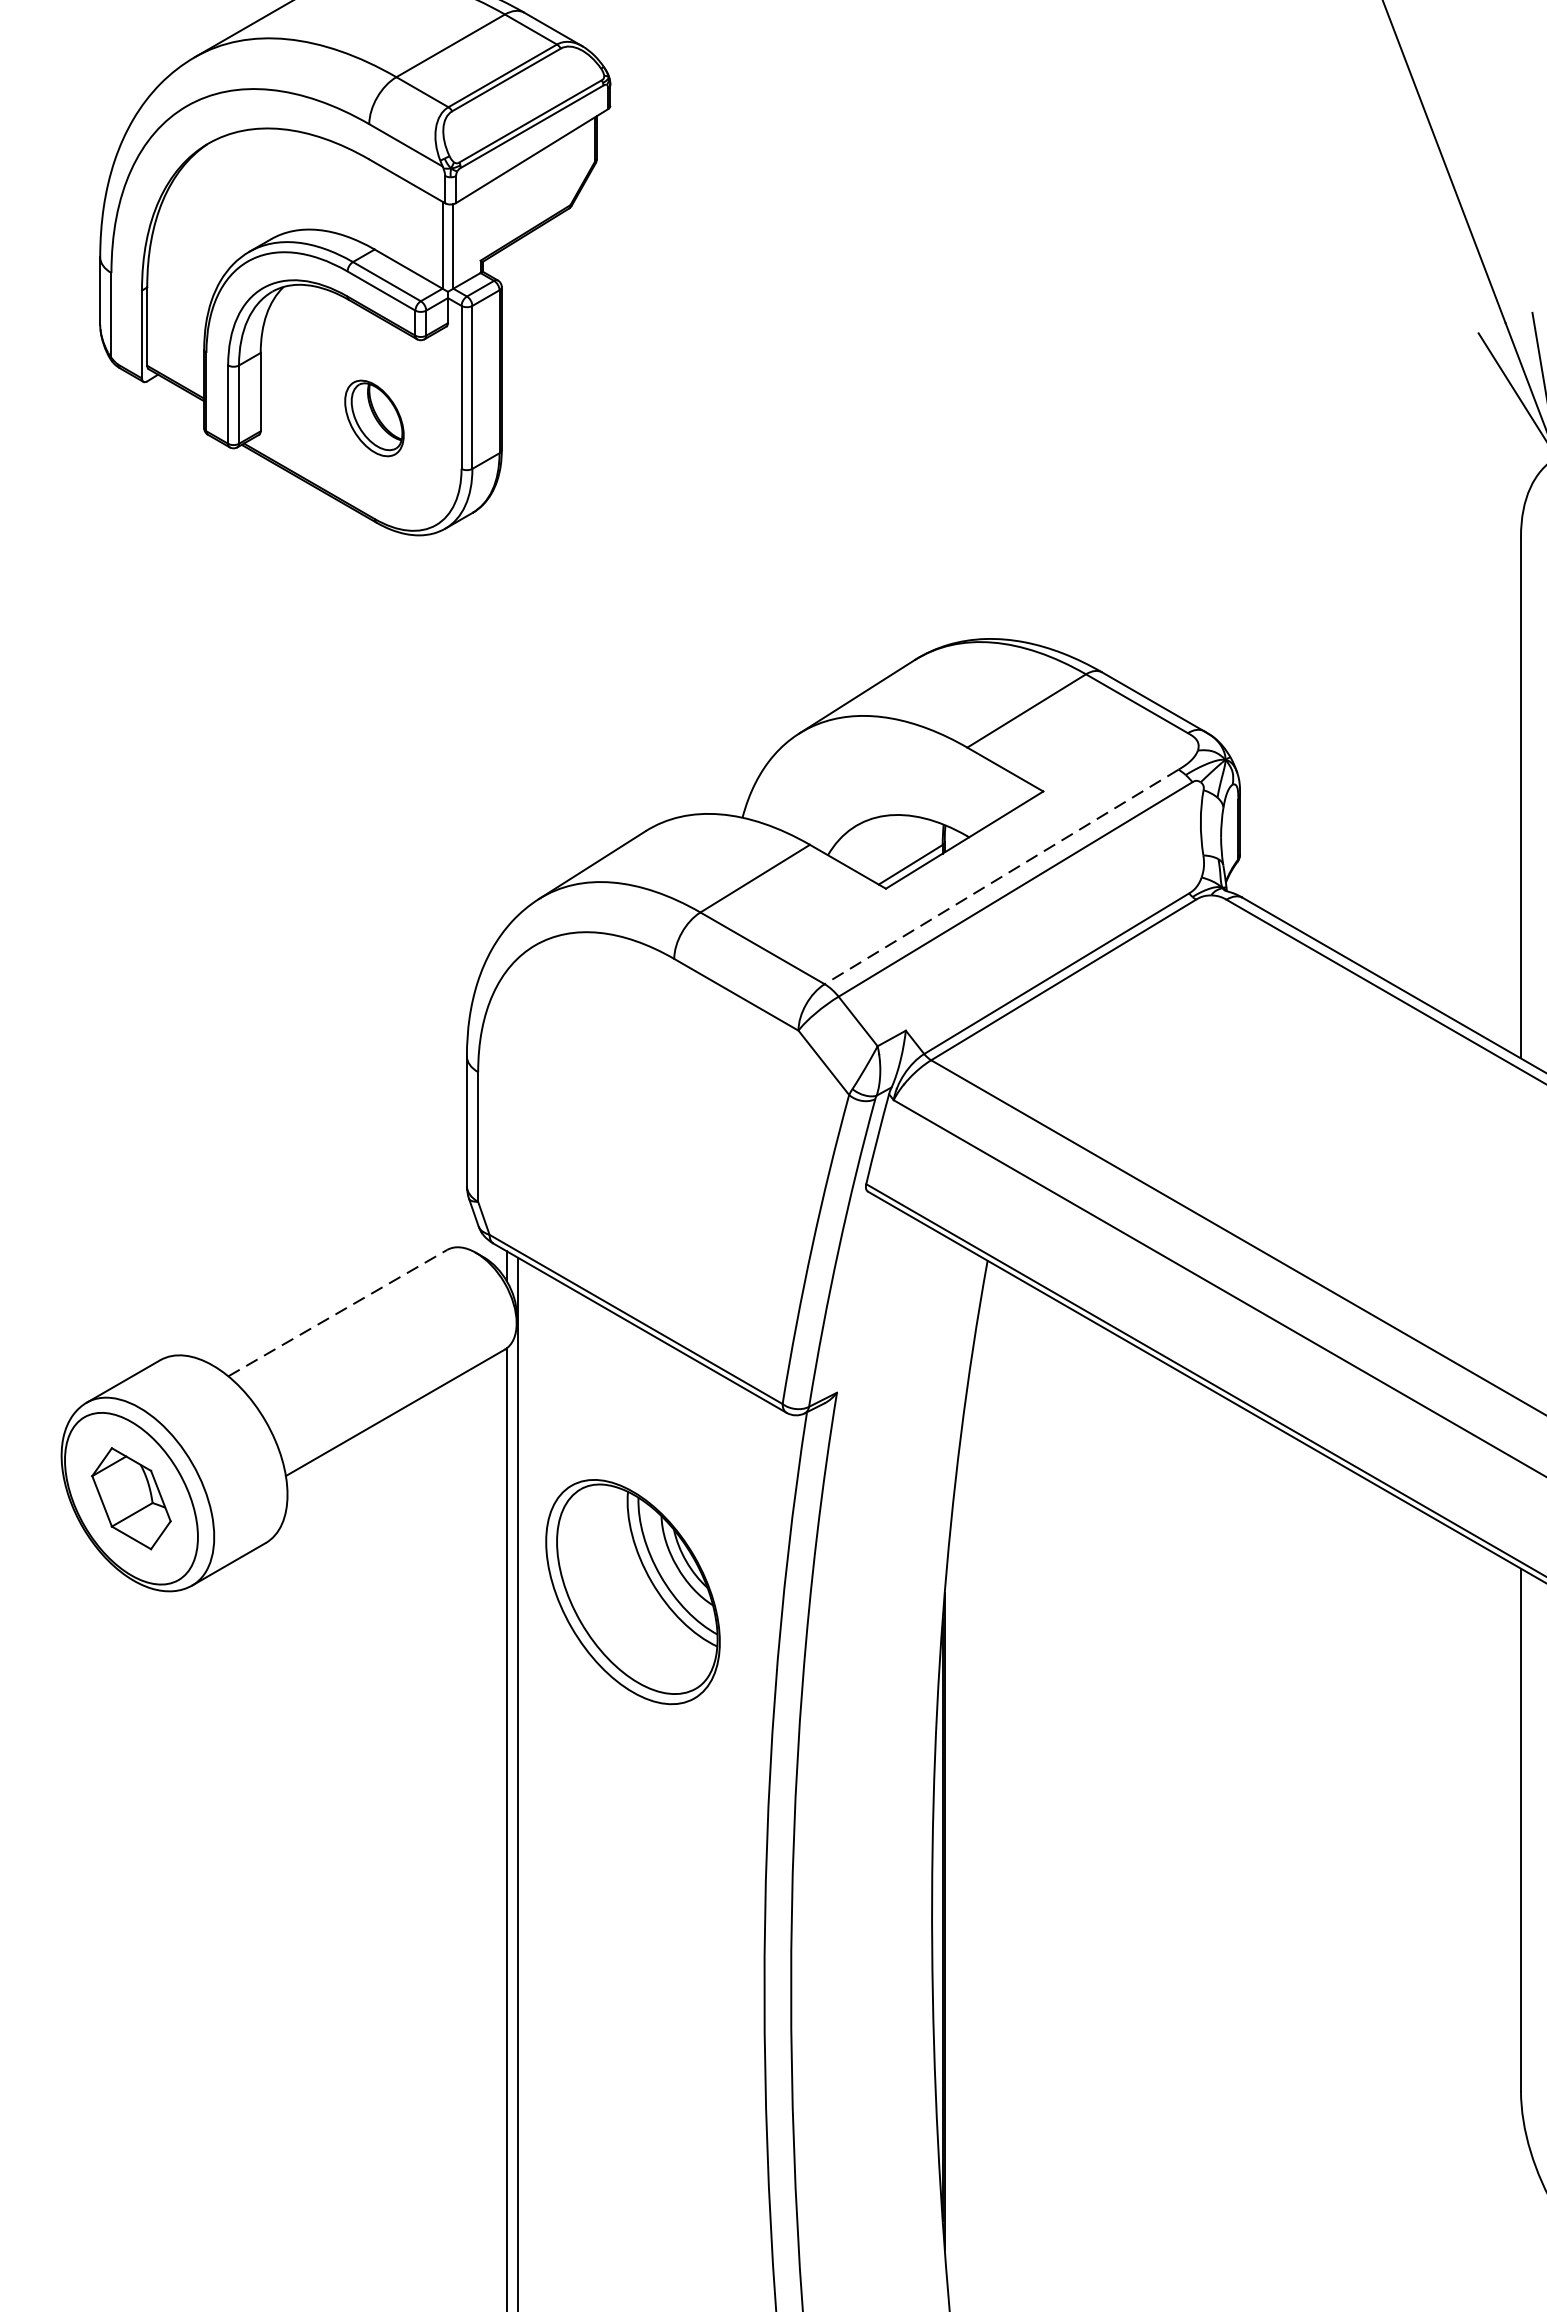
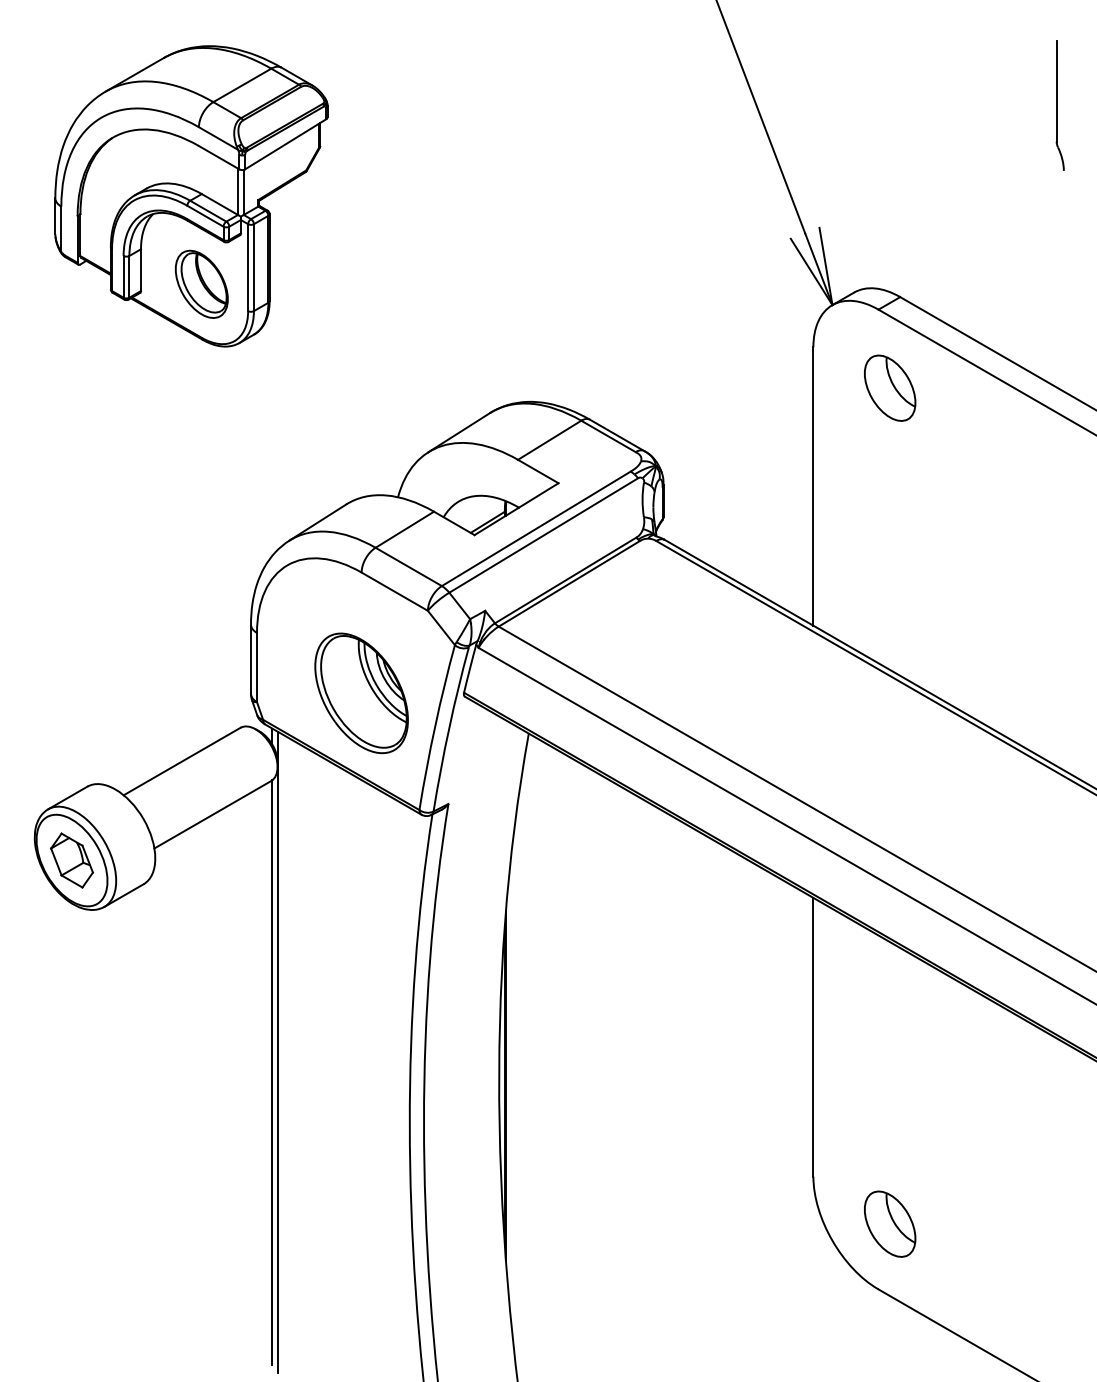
part: (374, 417) -> (201, 283), size x1.67
line: (1000, 878) -> (535, 529), dashed -> solid
line: (338, 1313) -> (182, 761), dashed -> solid
part: (632, 1592) -> (361, 693), moved

